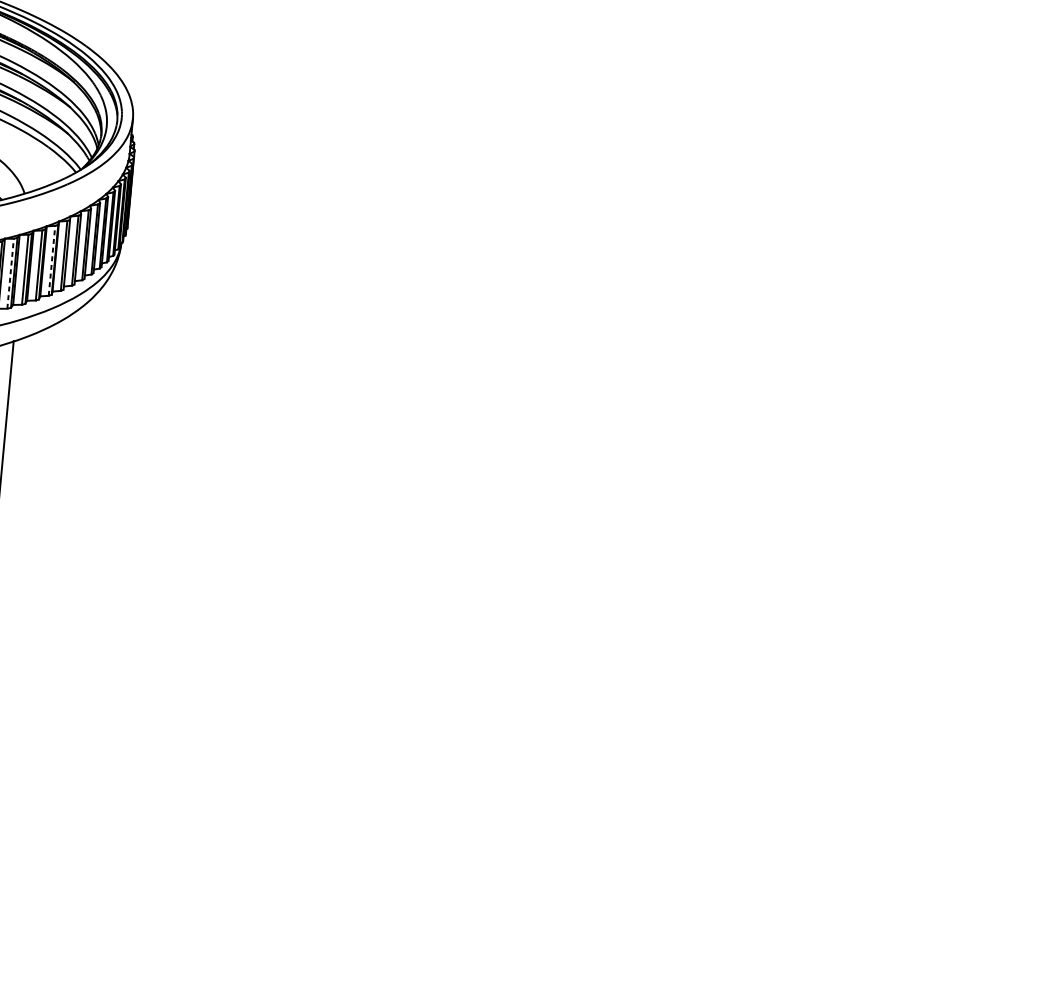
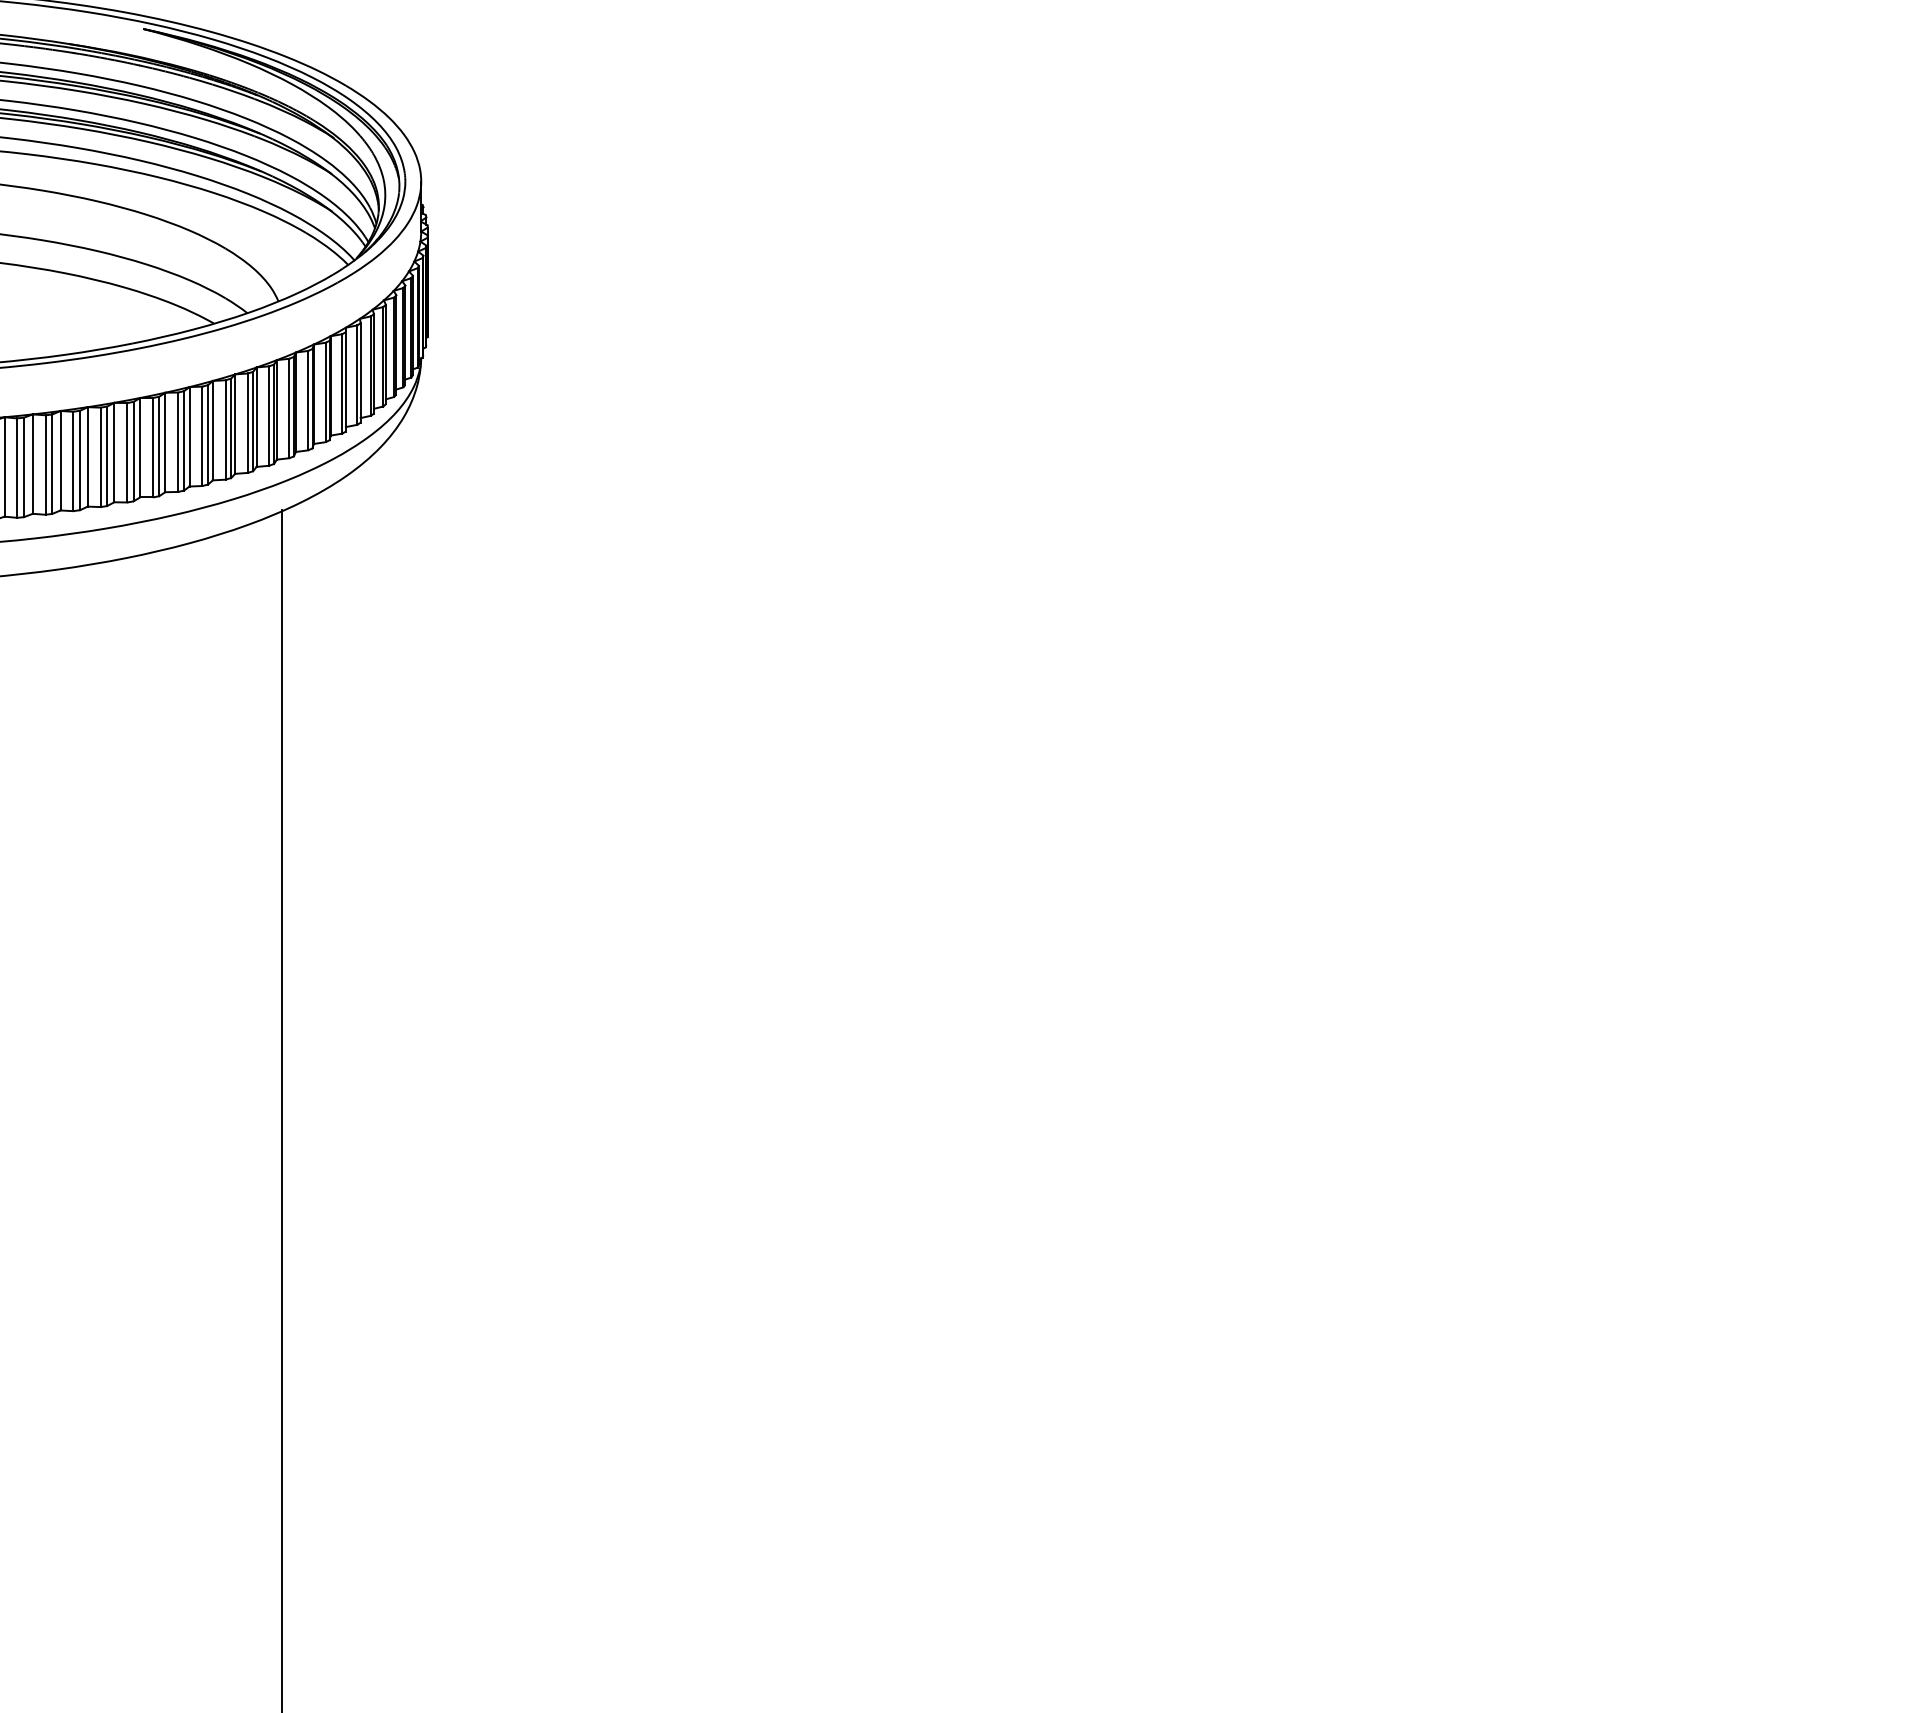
line: (51, 260) -> (325, 392), dashed -> solid
line: (10, 274) -> (269, 416), dashed -> solid

